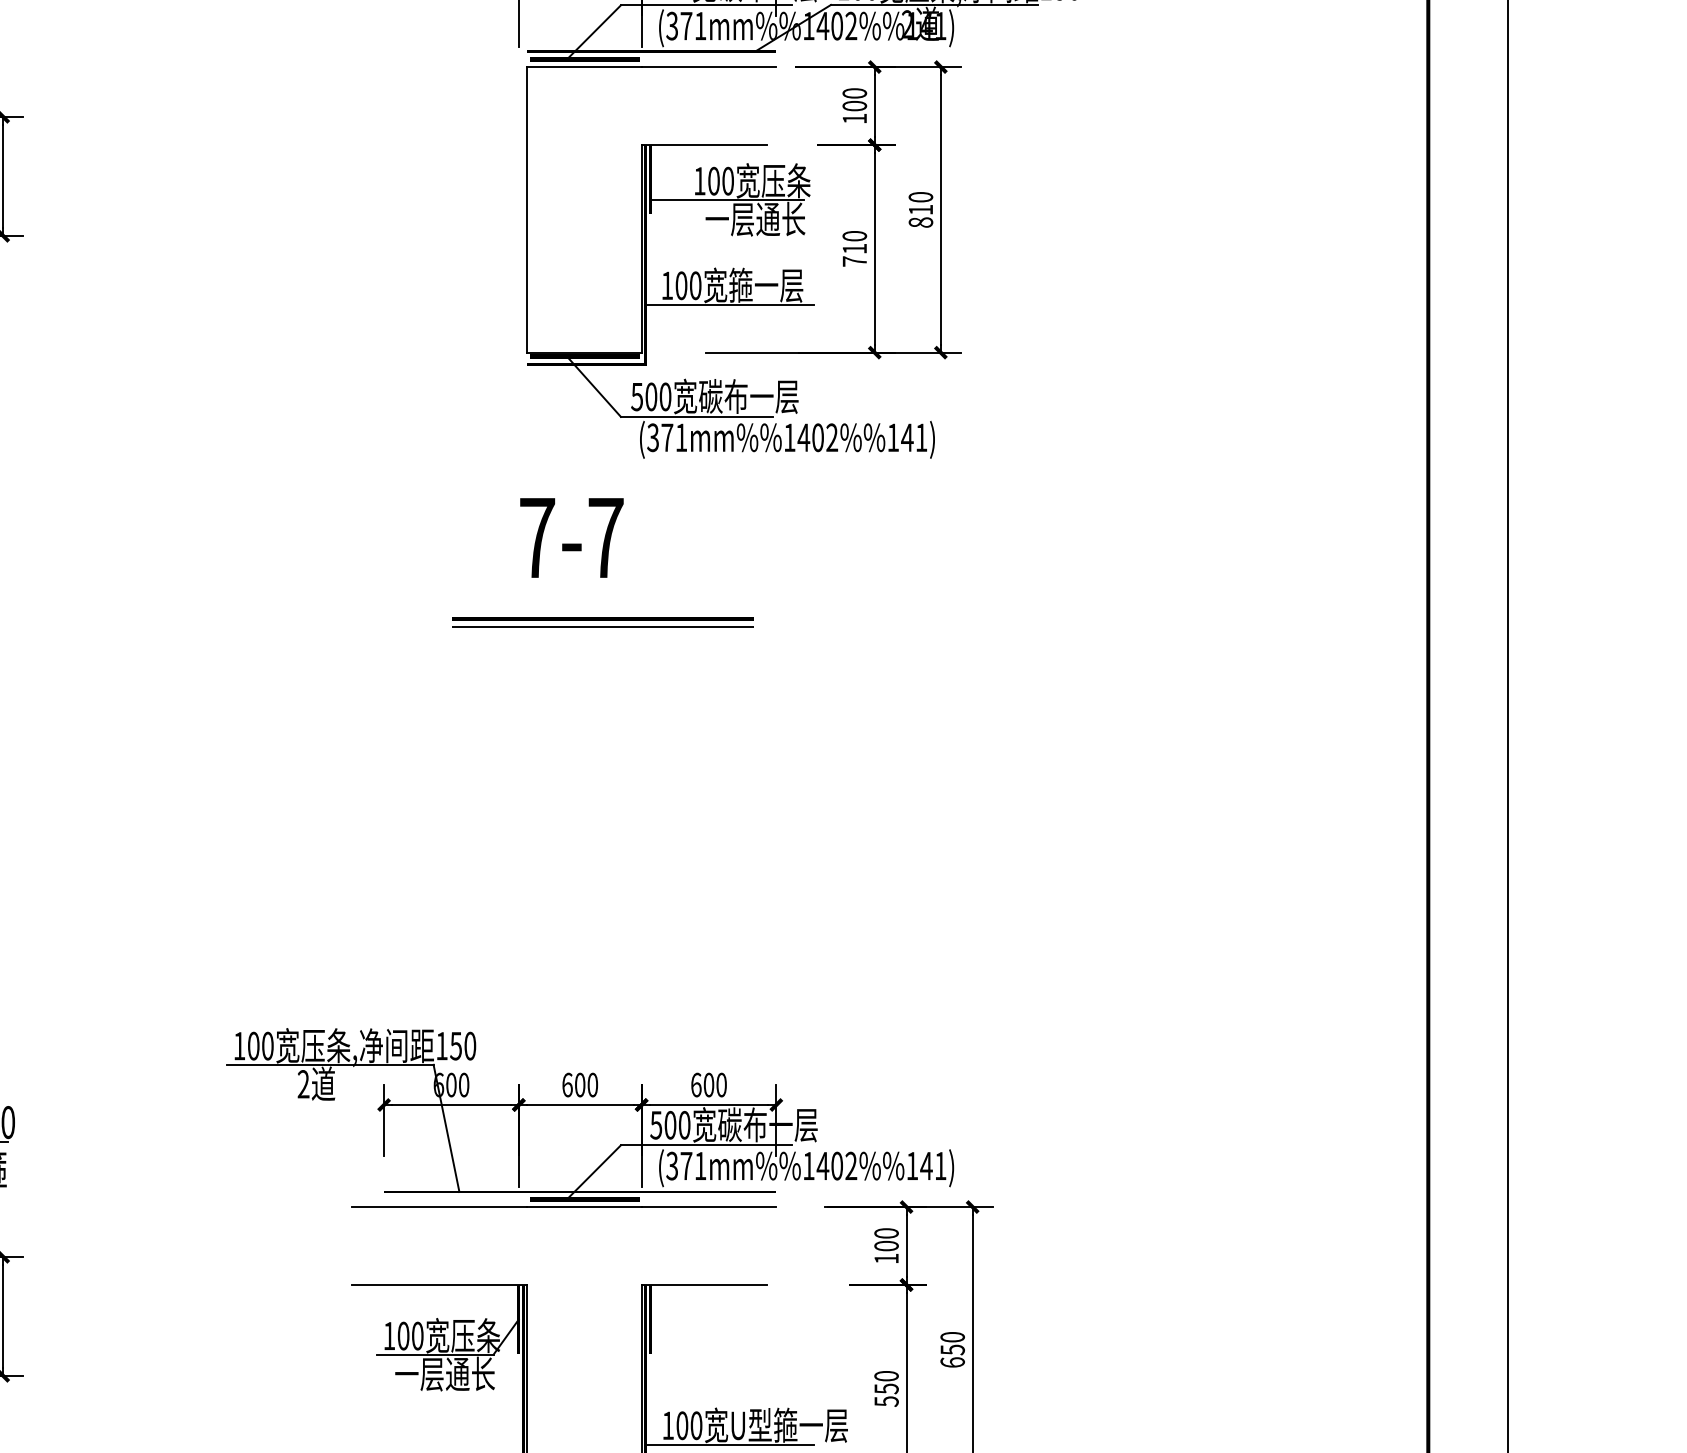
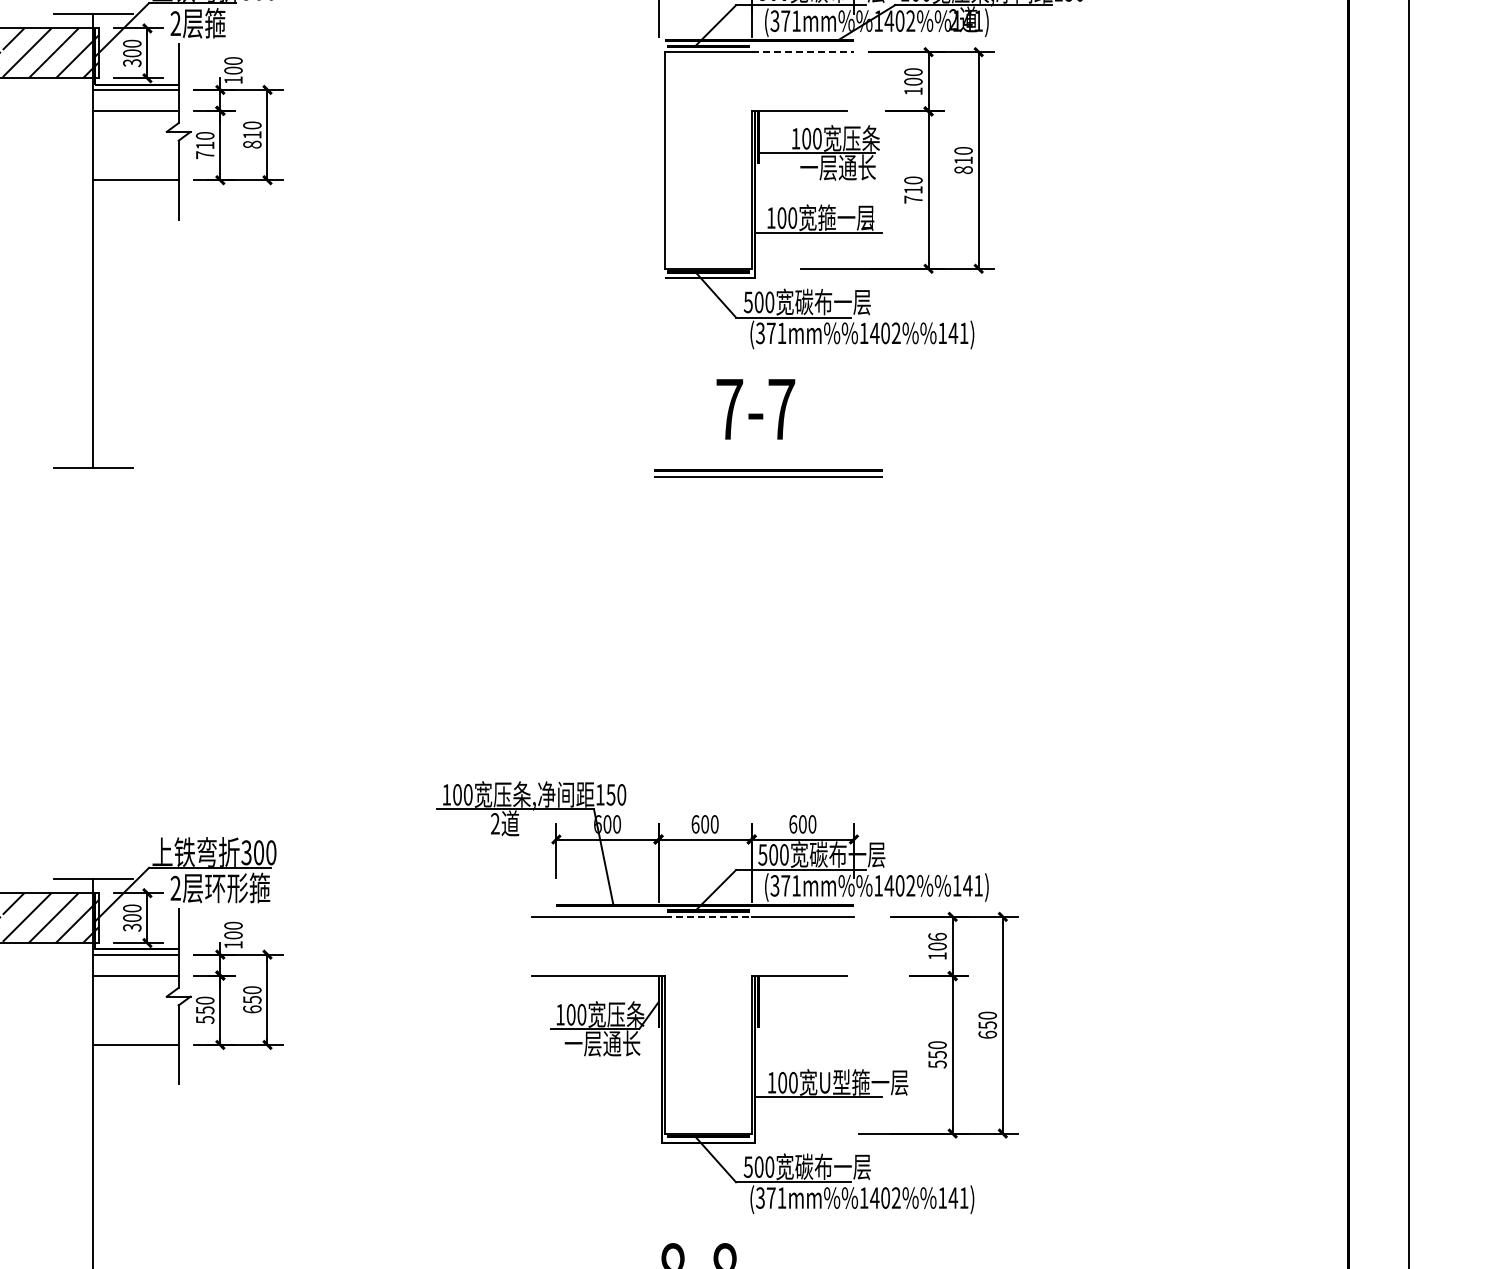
line: (709, 67) -> (803, 52), solid -> dashed
text: (571, 538) -> (755, 409), moved
part: (603, 622) -> (768, 473), moved
line: (584, 1206) -> (708, 916), solid -> dashed
text: (886, 1232) -> (937, 936), 100 -> 106

